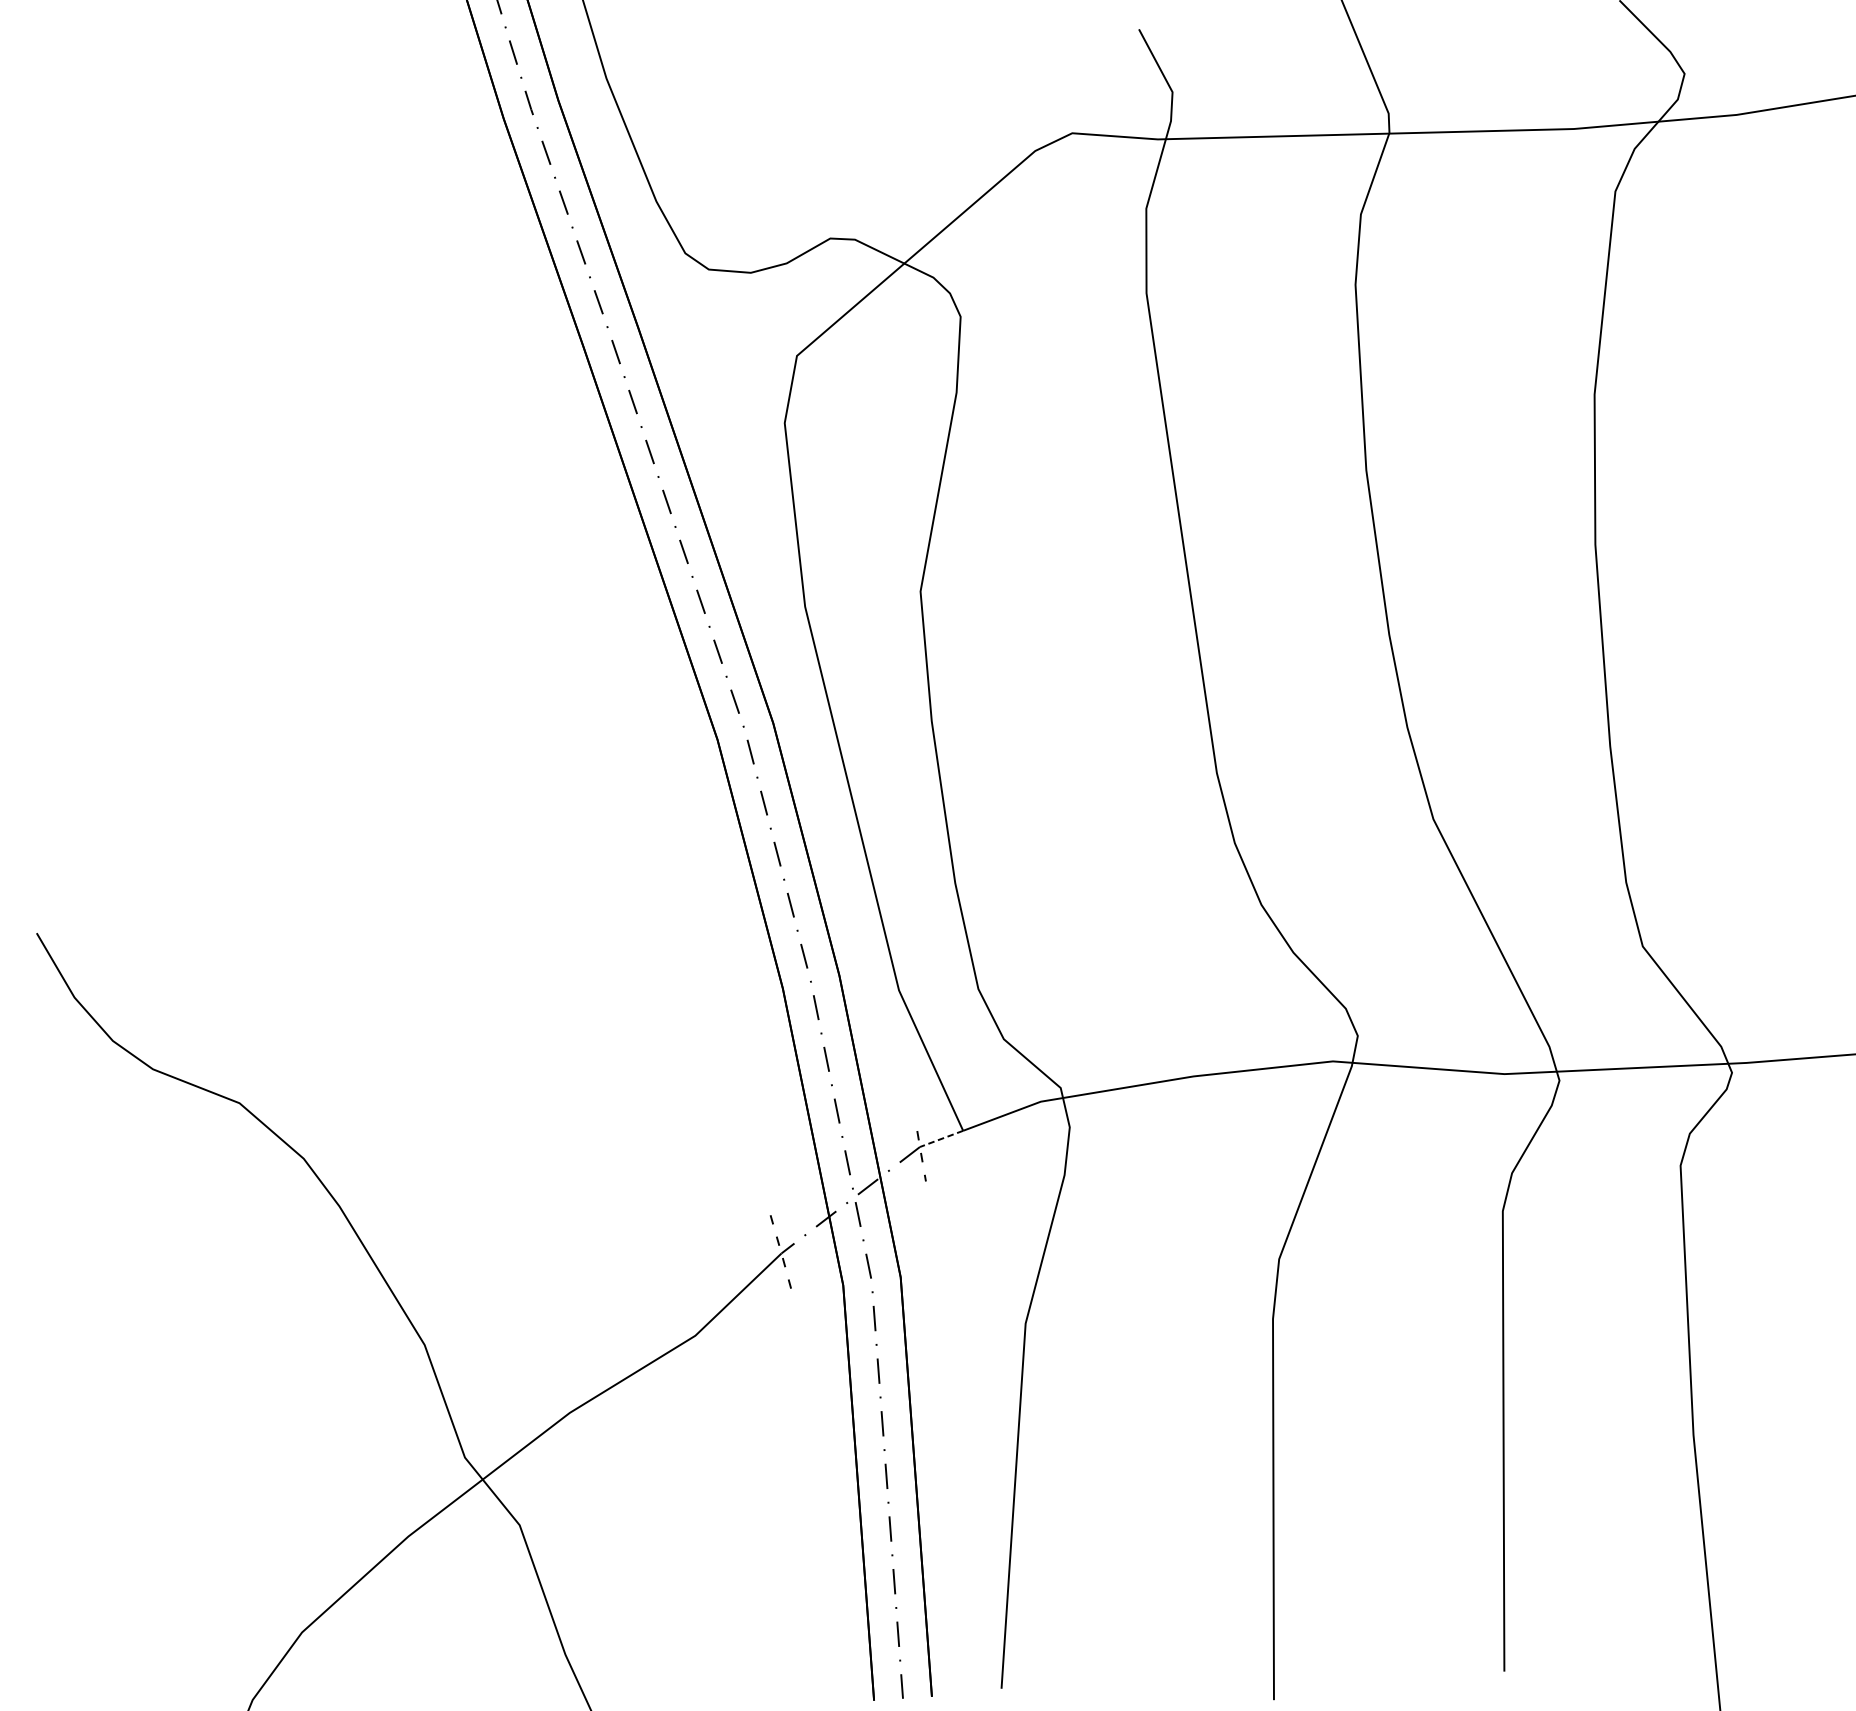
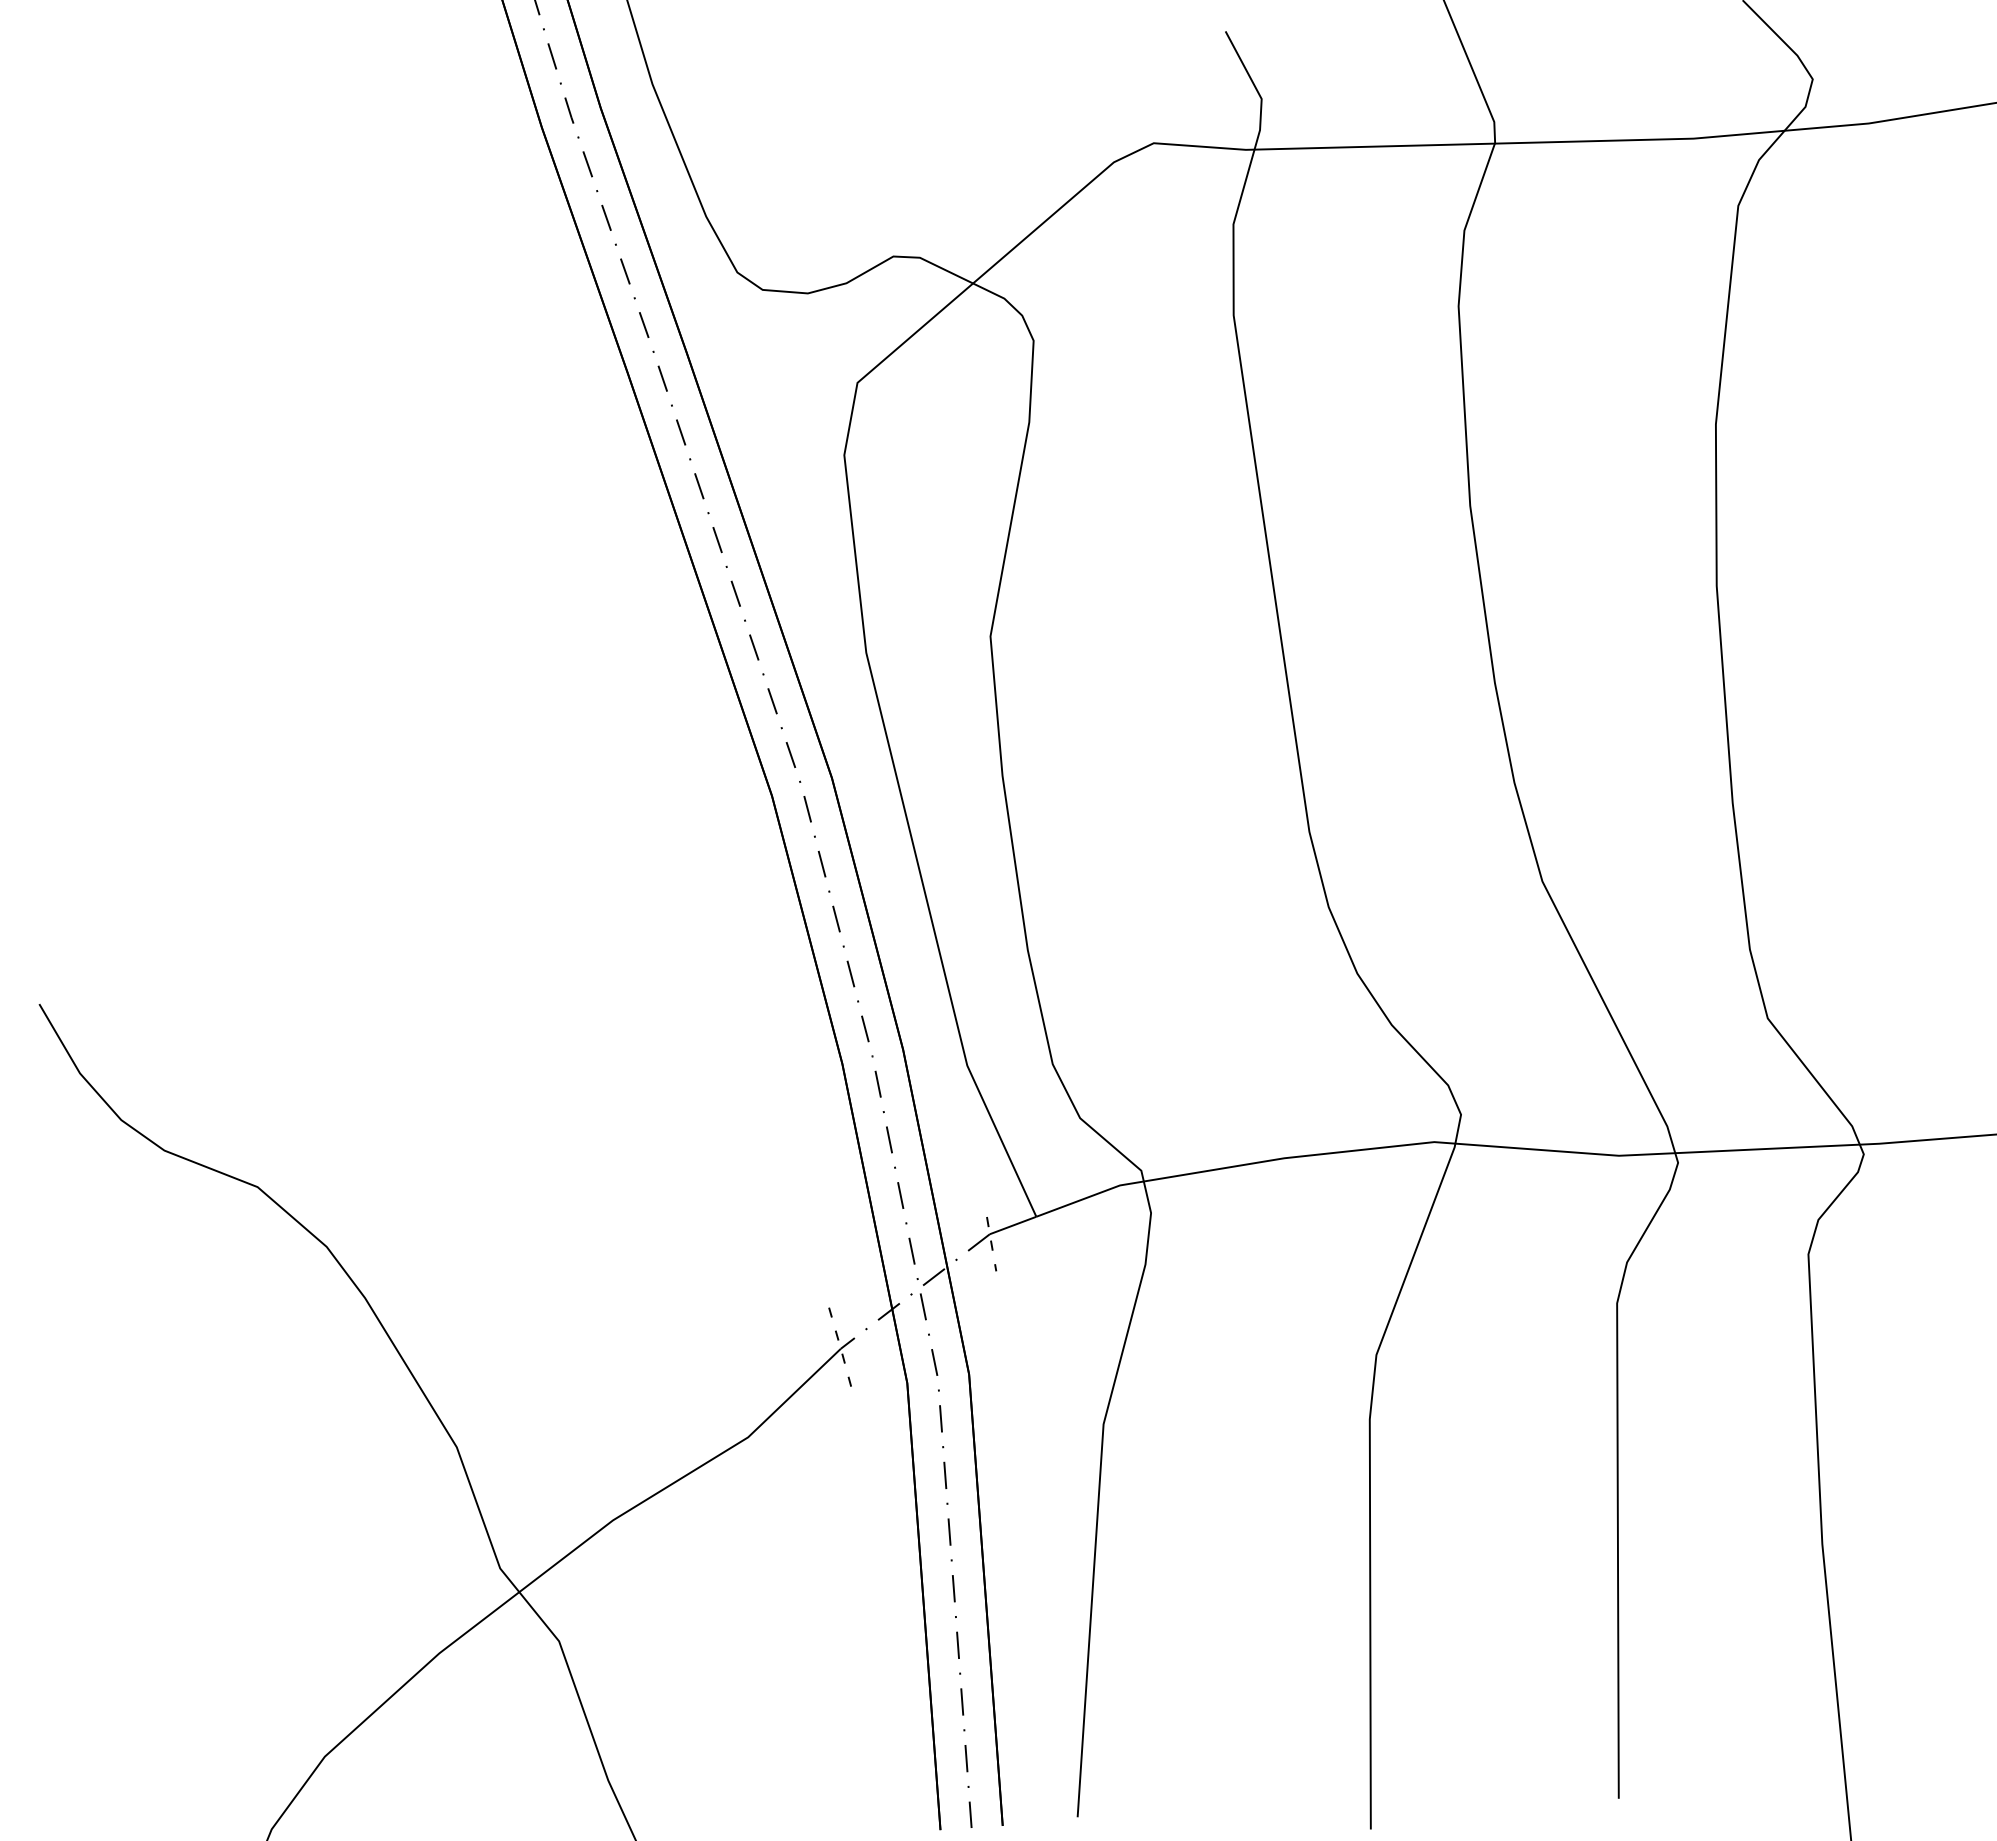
line: (941, 1138) -> (1013, 1225), dashed -> solid

